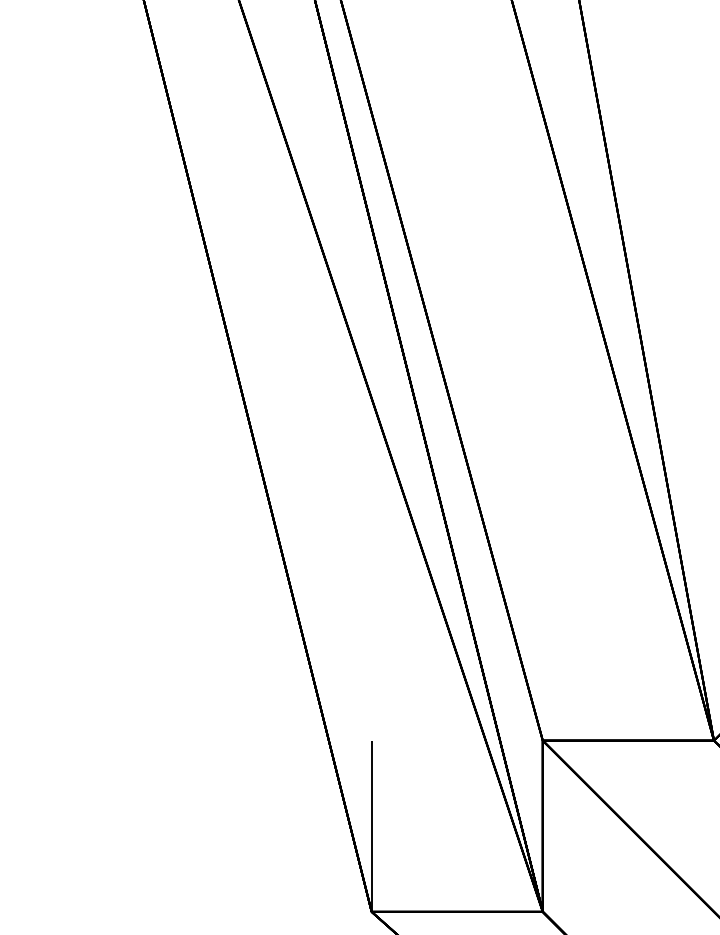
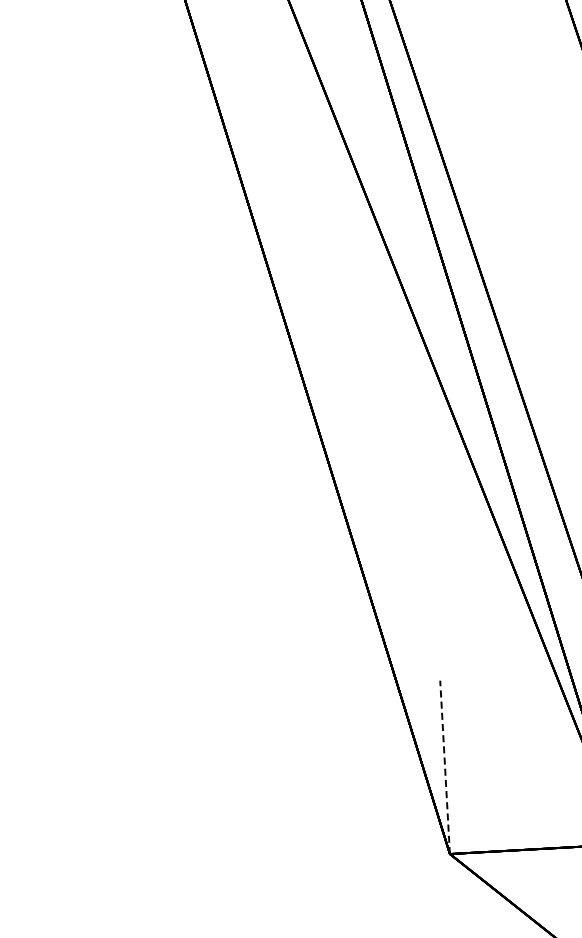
line: (371, 826) -> (444, 767), solid -> dashed

